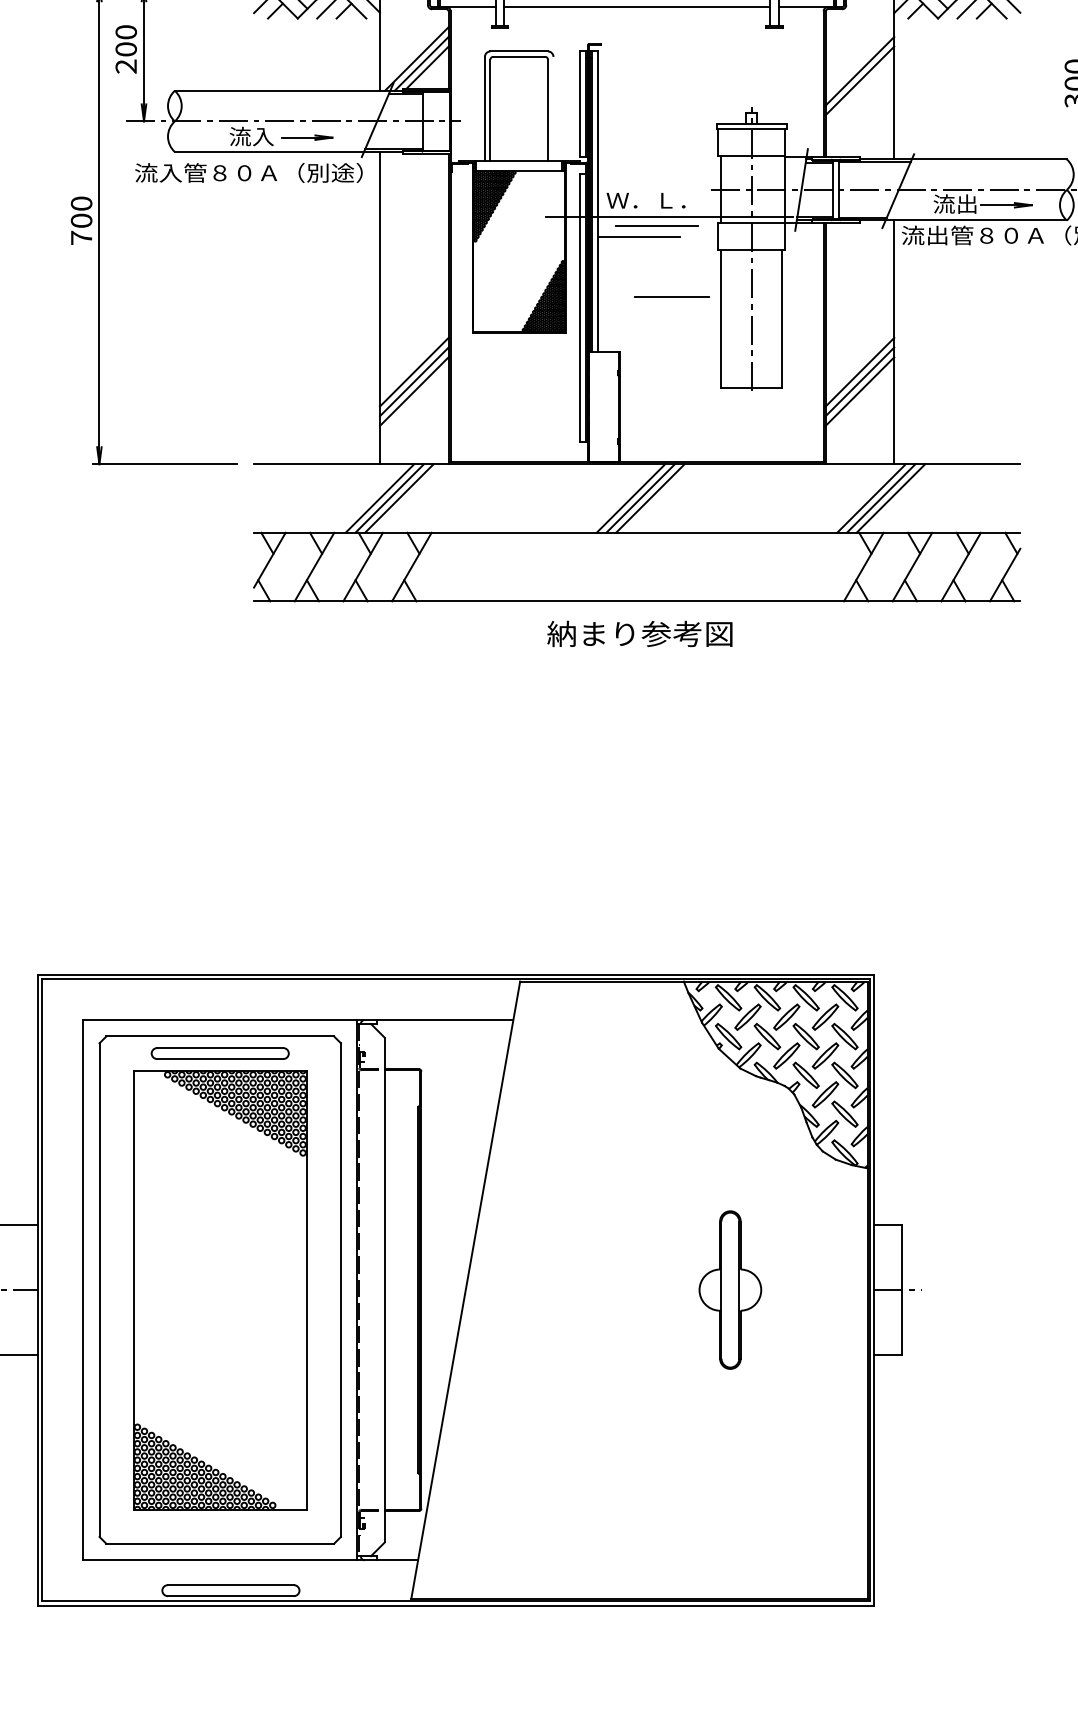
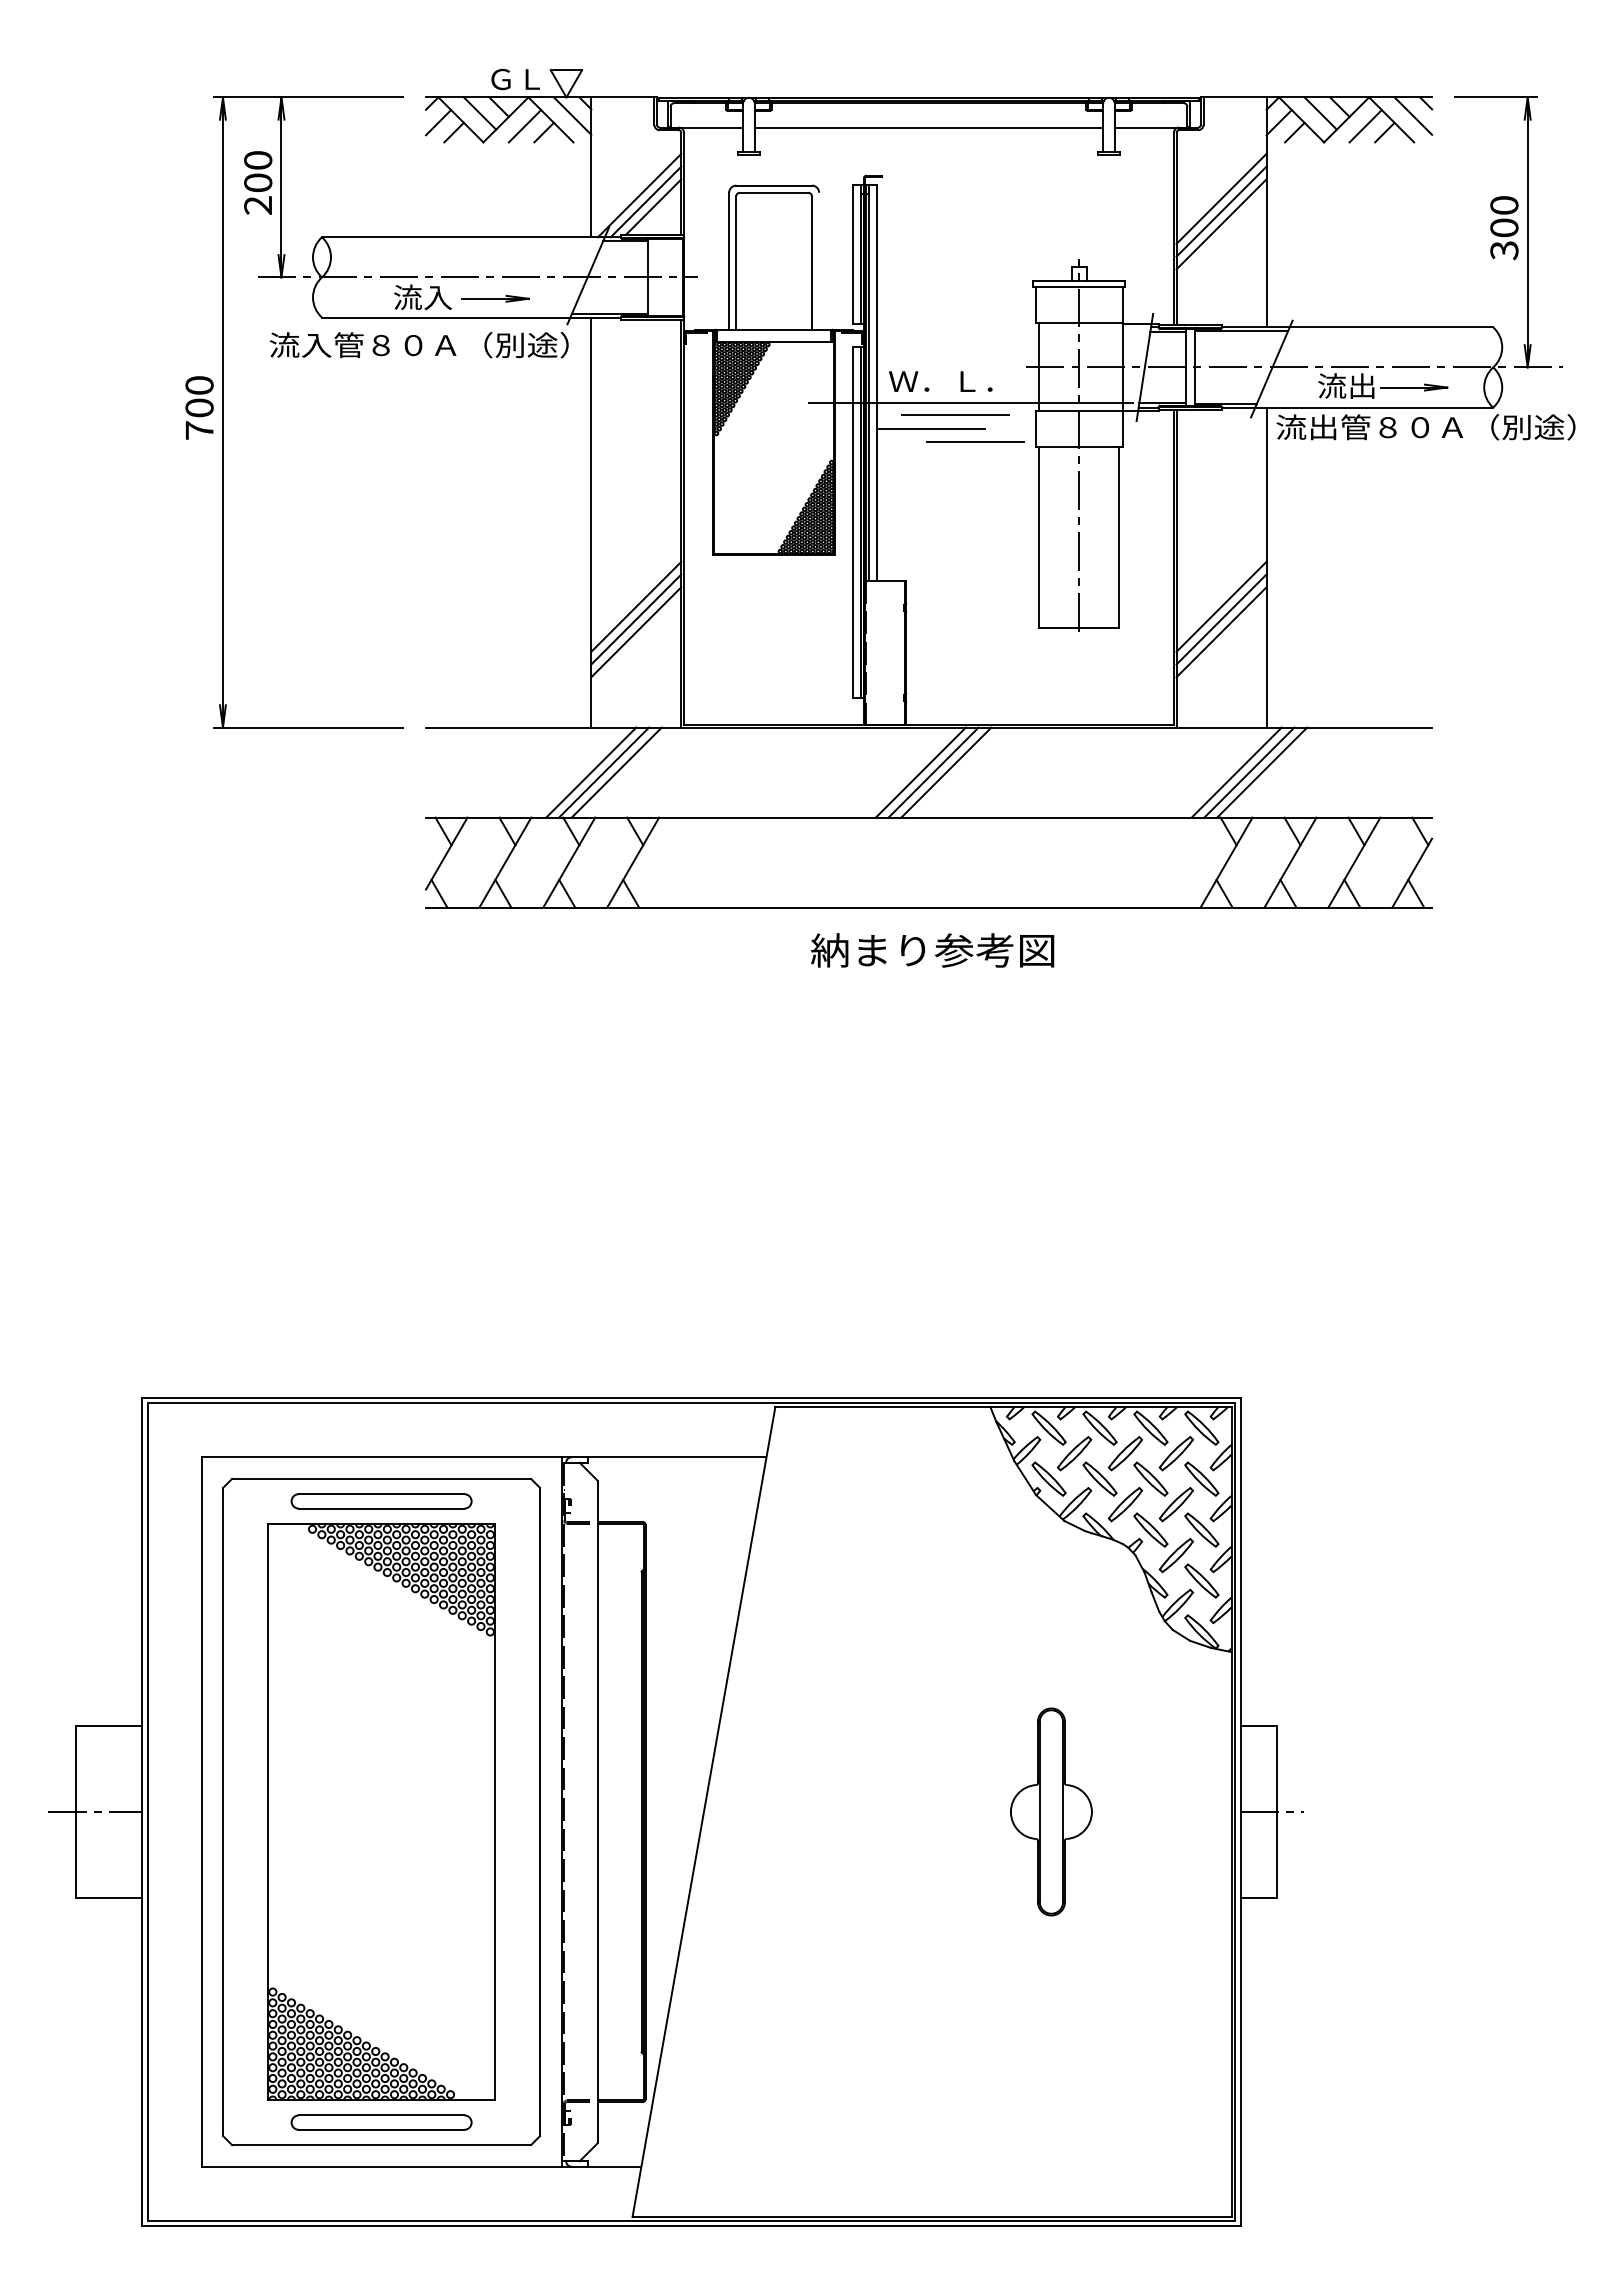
line: (859, 61) -> (1221, 198), added
line: (672, 296) -> (975, 441), moved
part: (230, 1590) -> (381, 2122), moved

